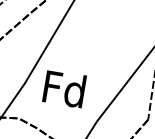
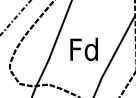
text: (63, 87) -> (83, 48), moved

